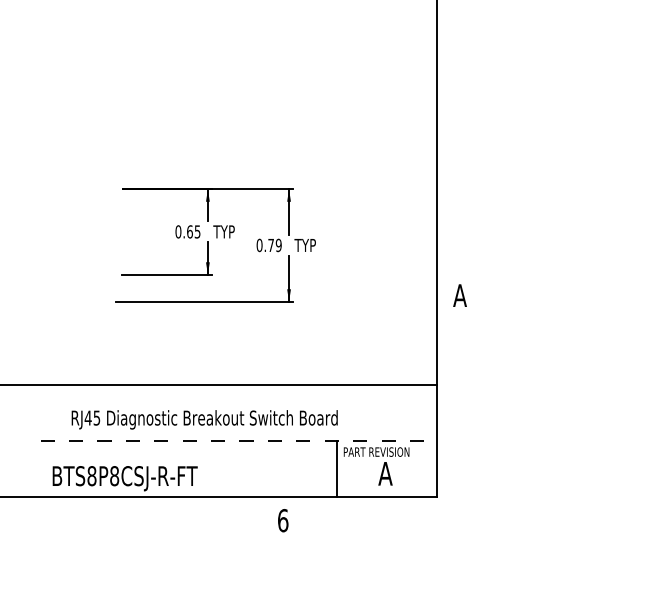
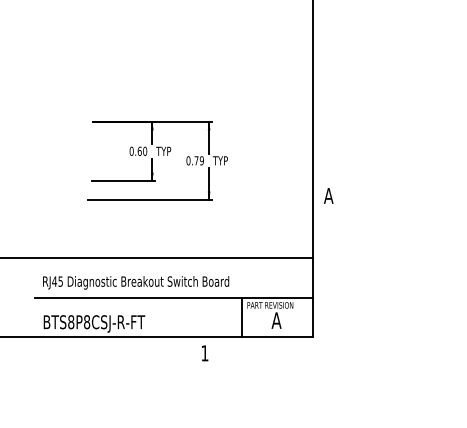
text: (198, 230) -> (145, 150), 0.65 -> 0.60
text: (205, 419) -> (136, 282), moved
line: (239, 440) -> (174, 297), dashed -> solid
text: (282, 520) -> (204, 353), 6 -> 1

